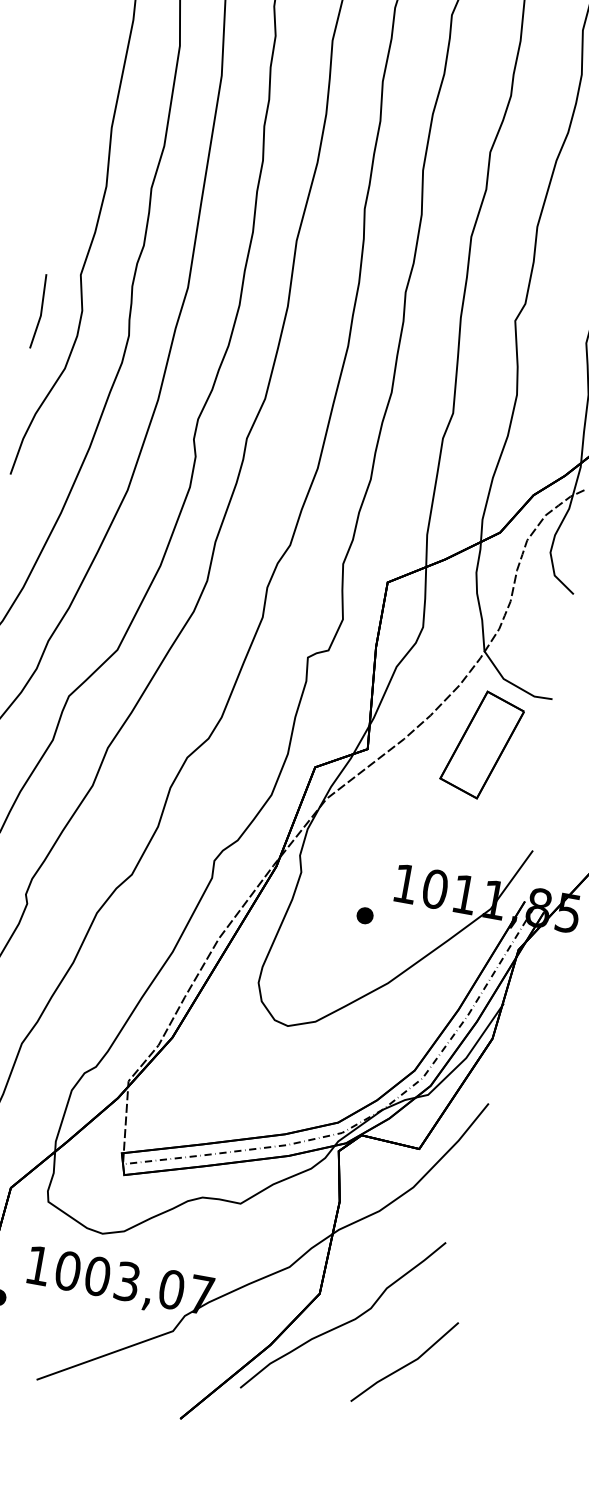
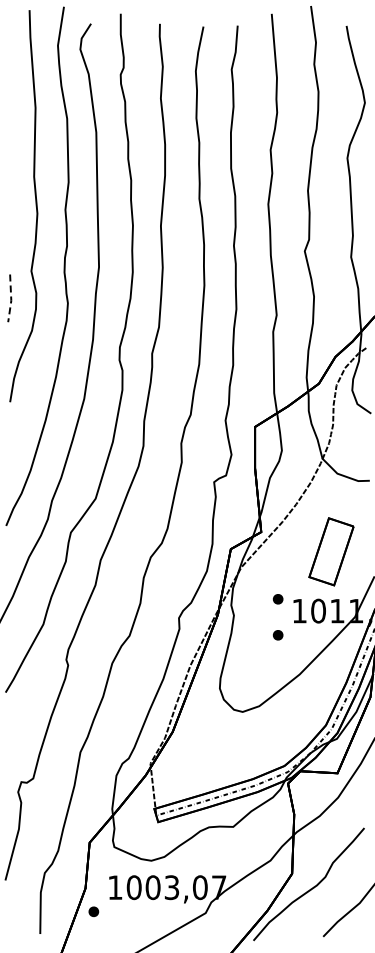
line: (41, 312) -> (11, 298), solid -> dashed
part: (482, 744) -> (331, 551), moved
part: (374, 859) -> (277, 599), added

